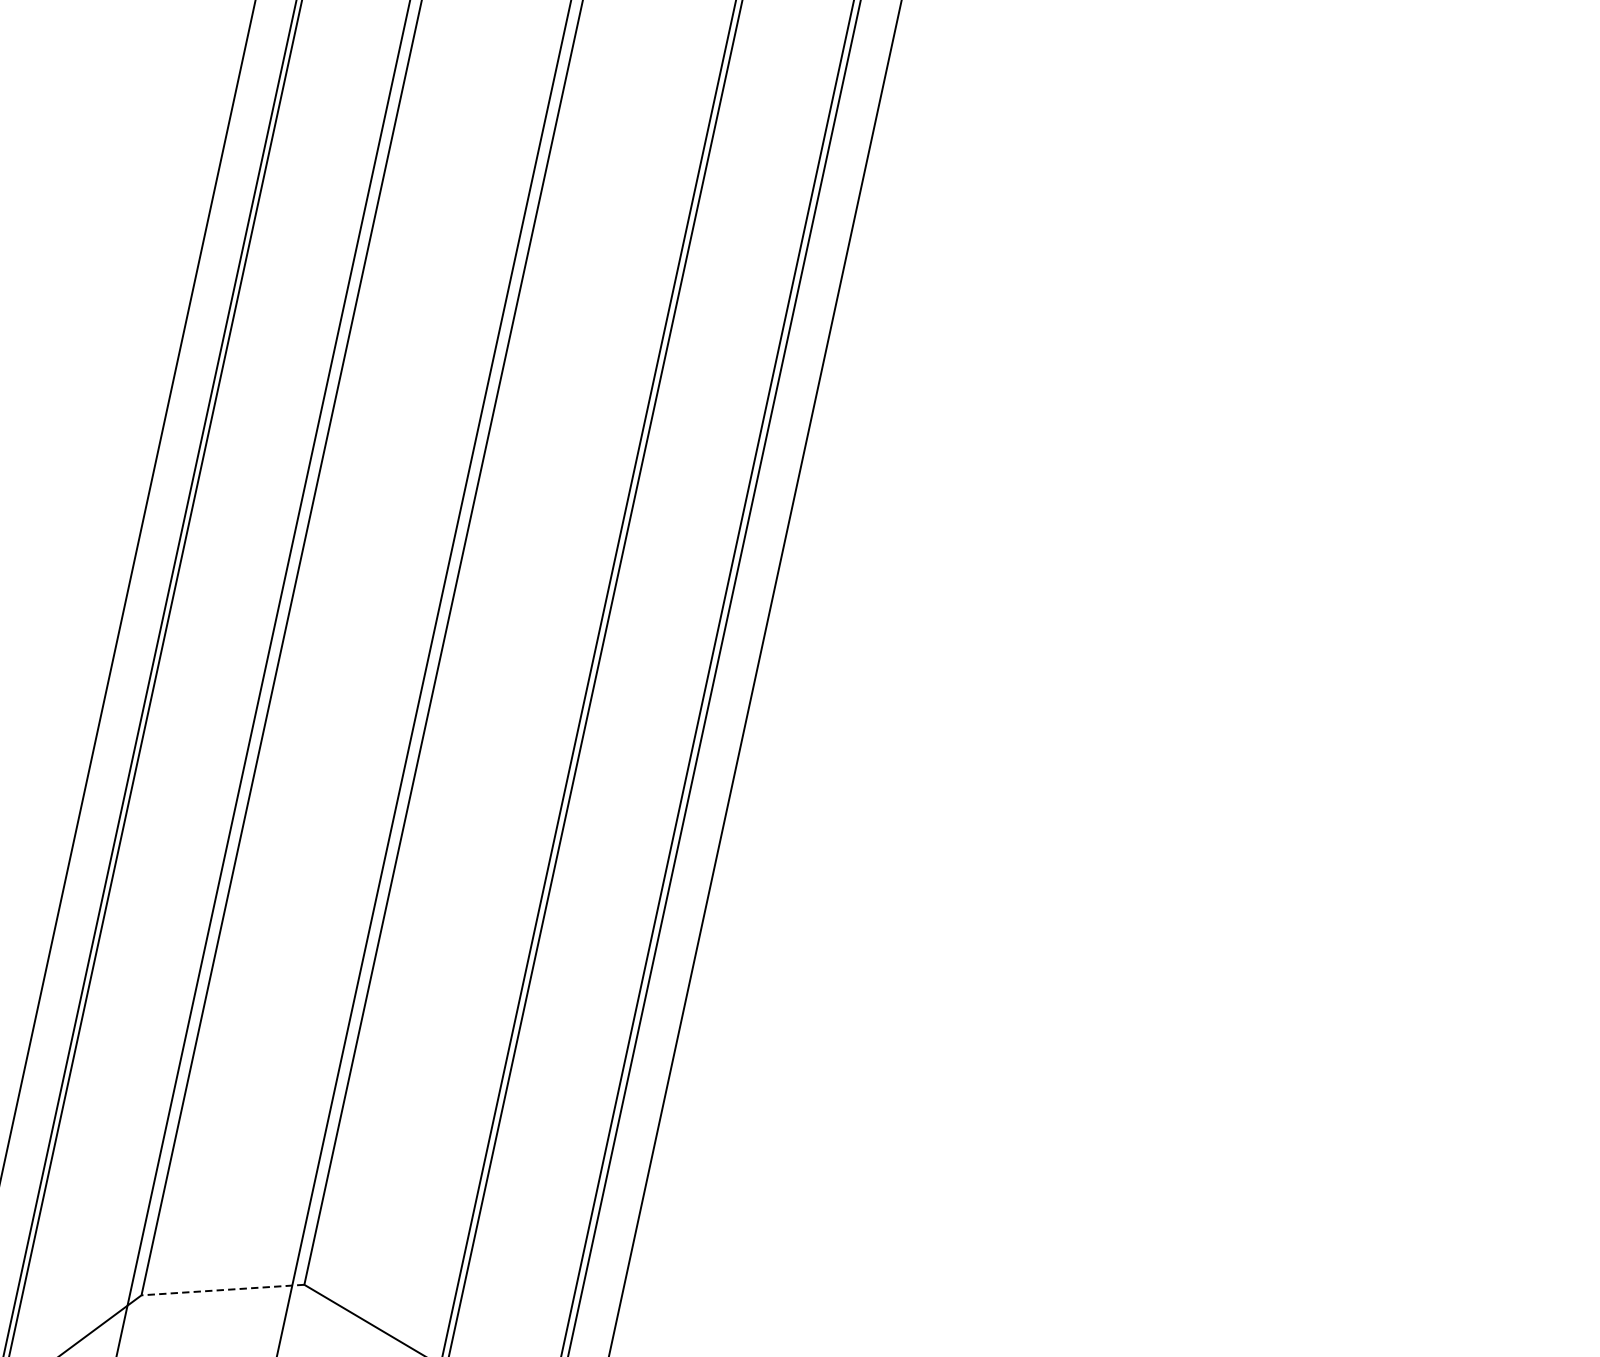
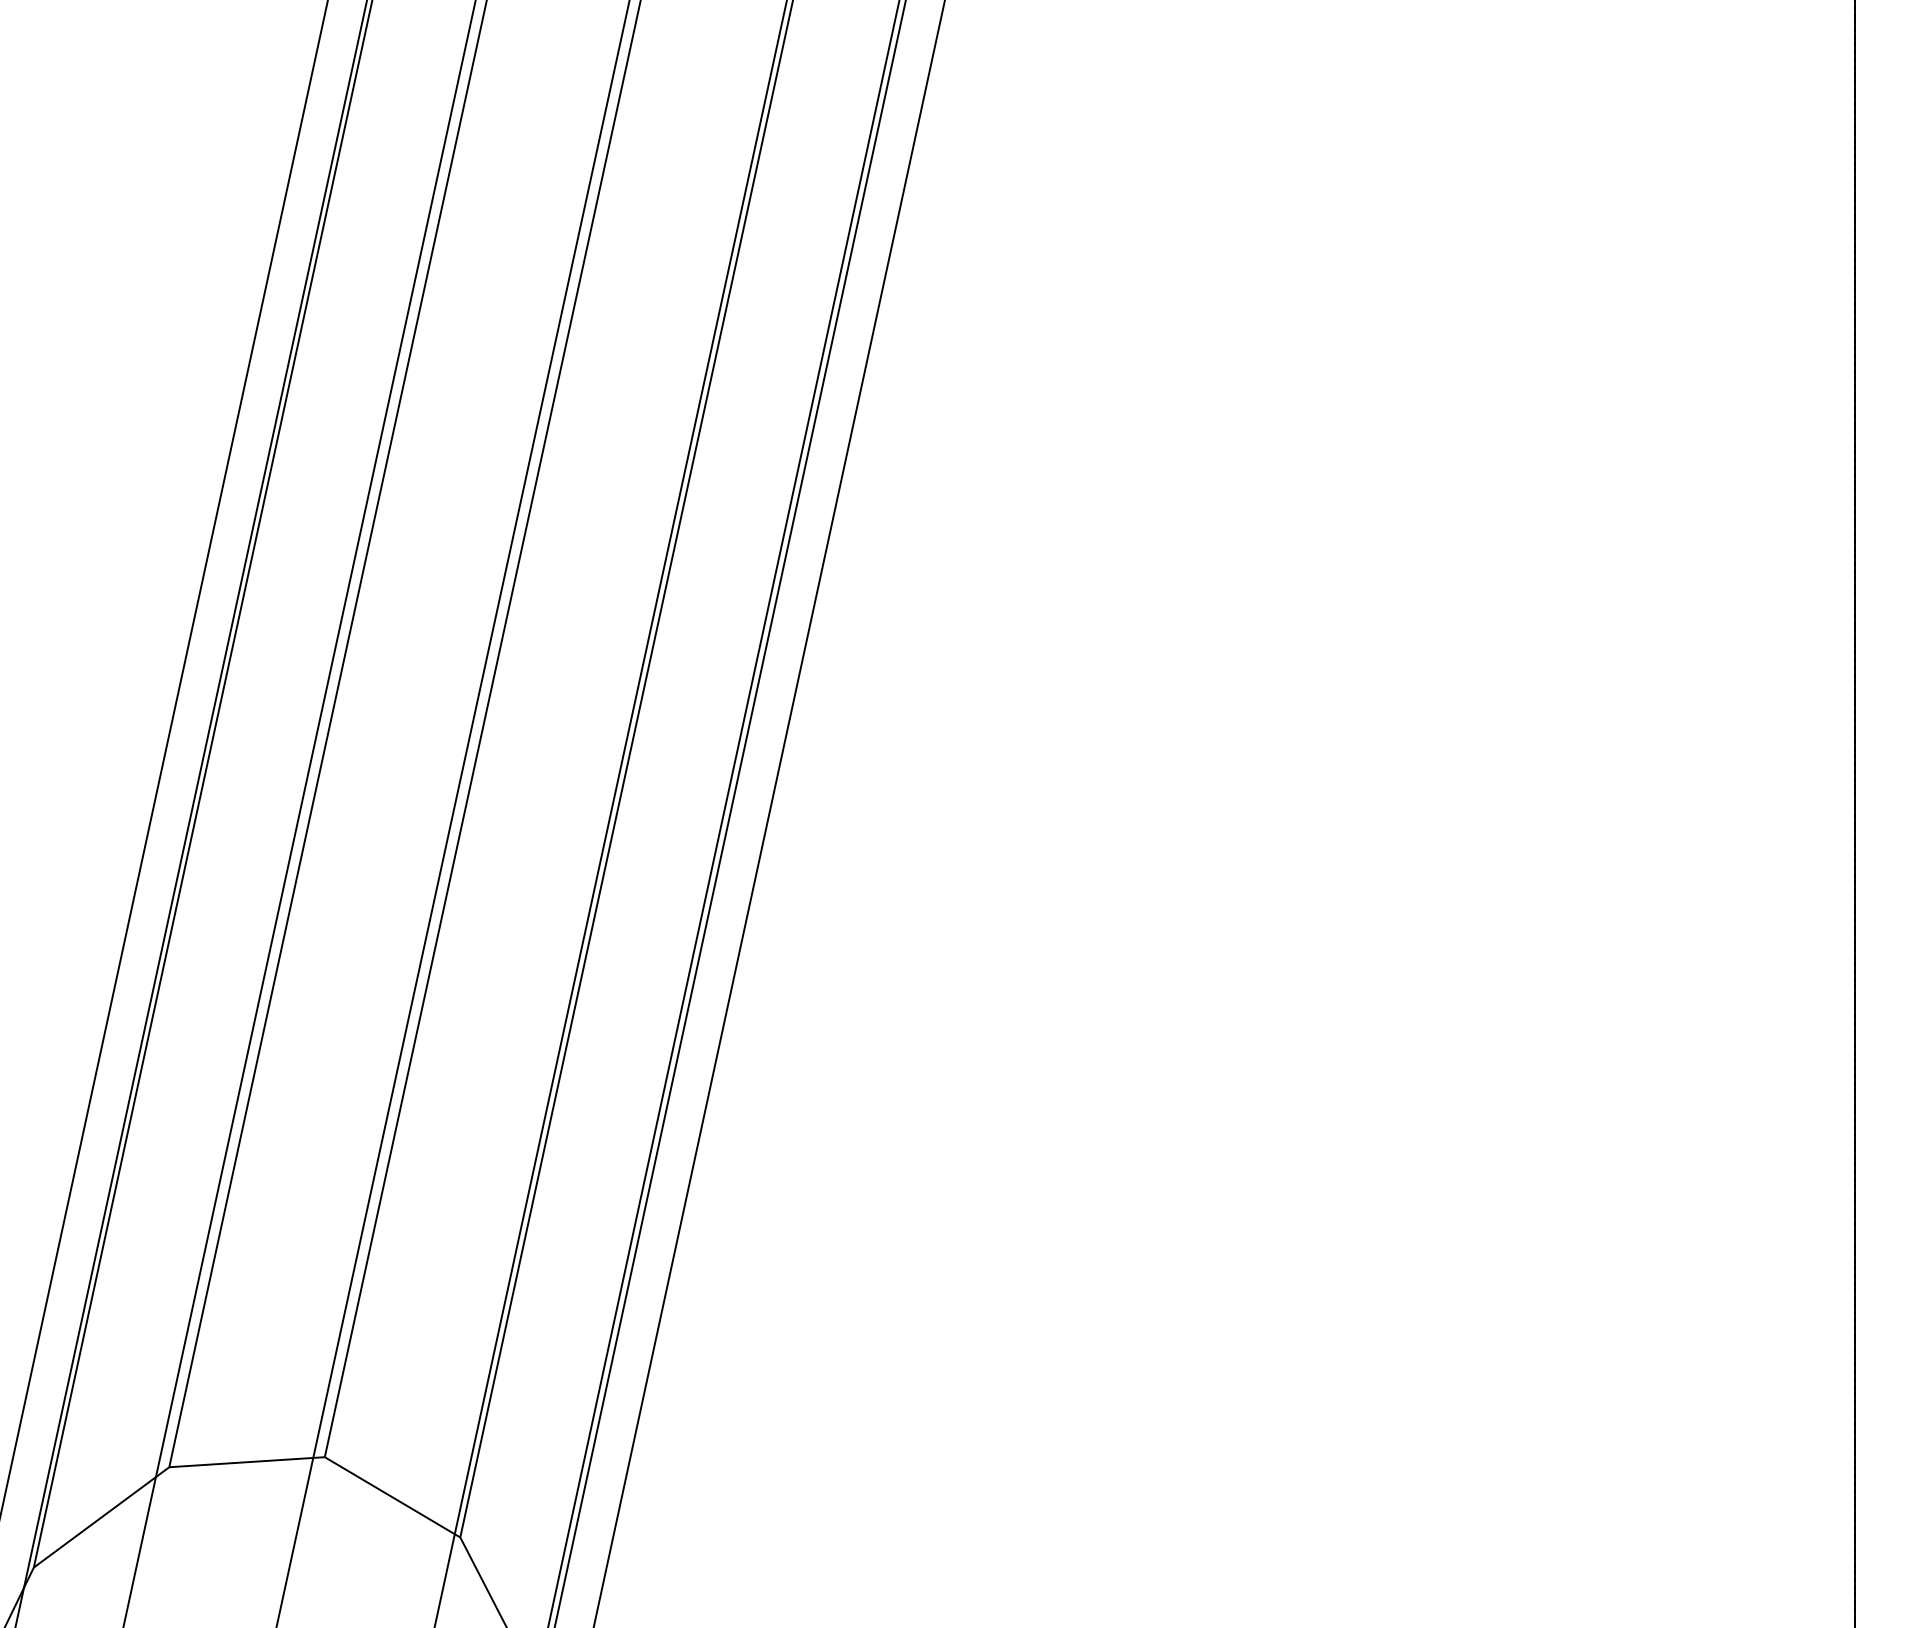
line: (223, 1290) -> (247, 1462), dashed -> solid

